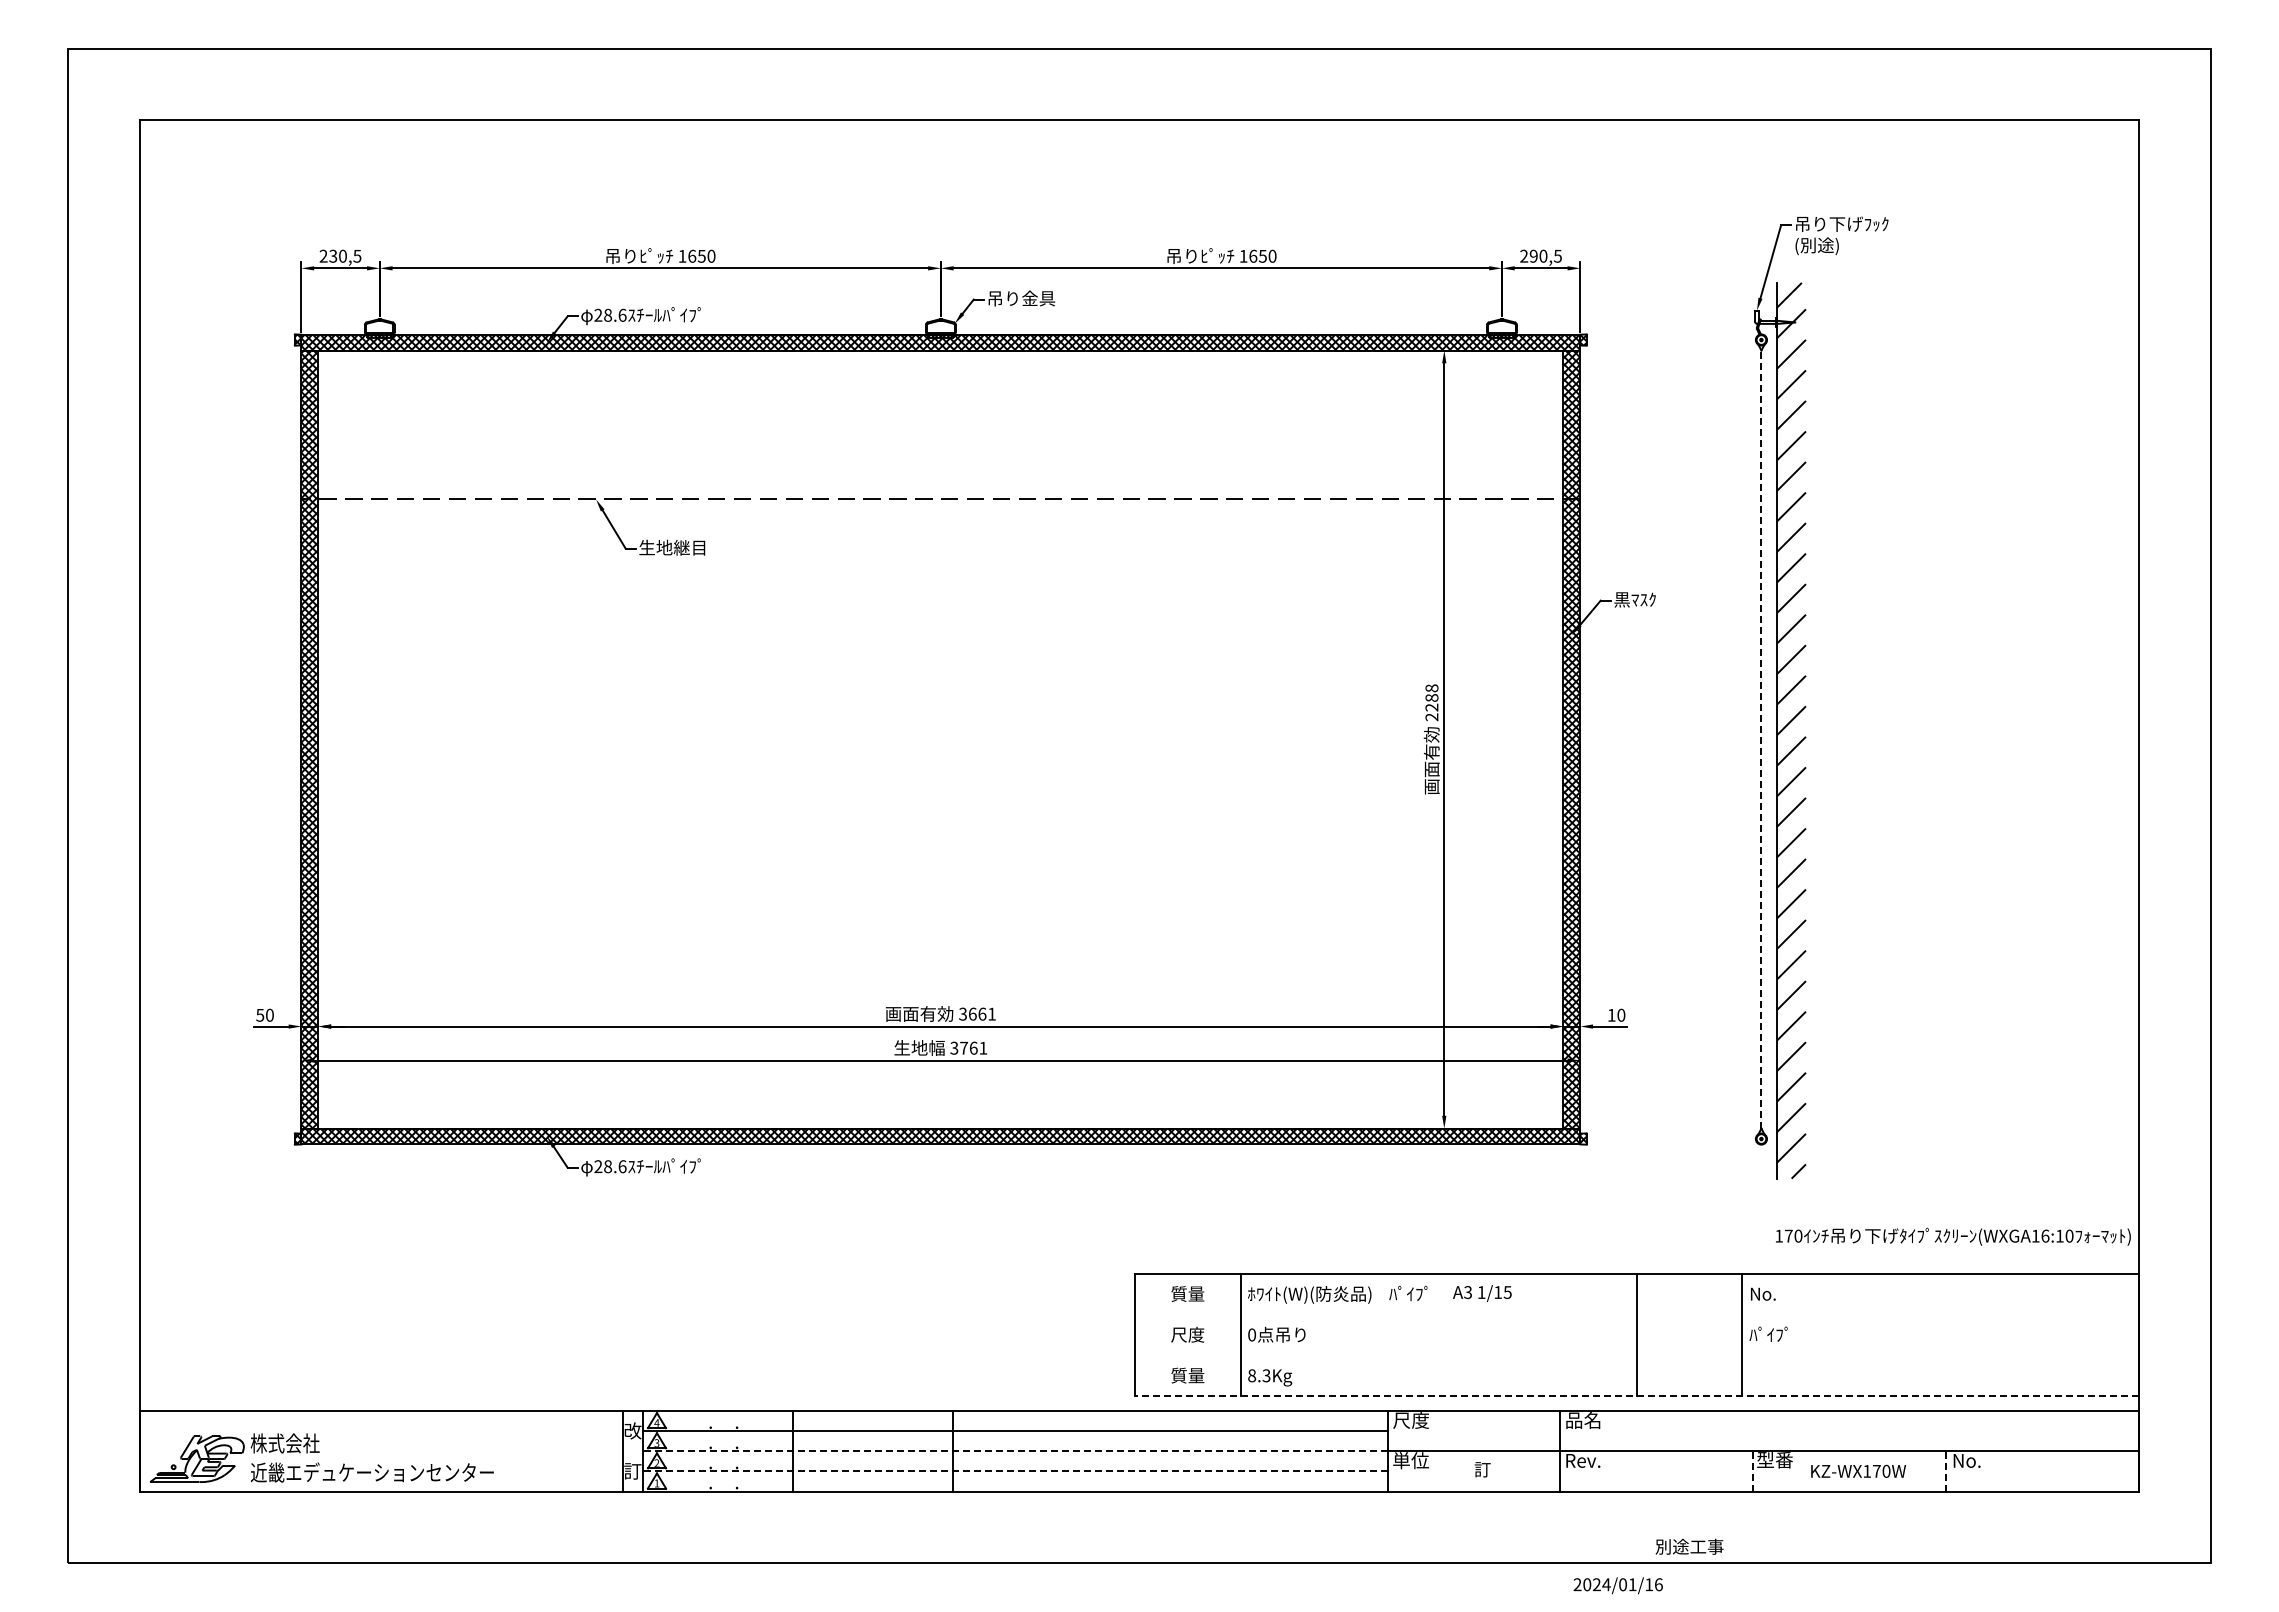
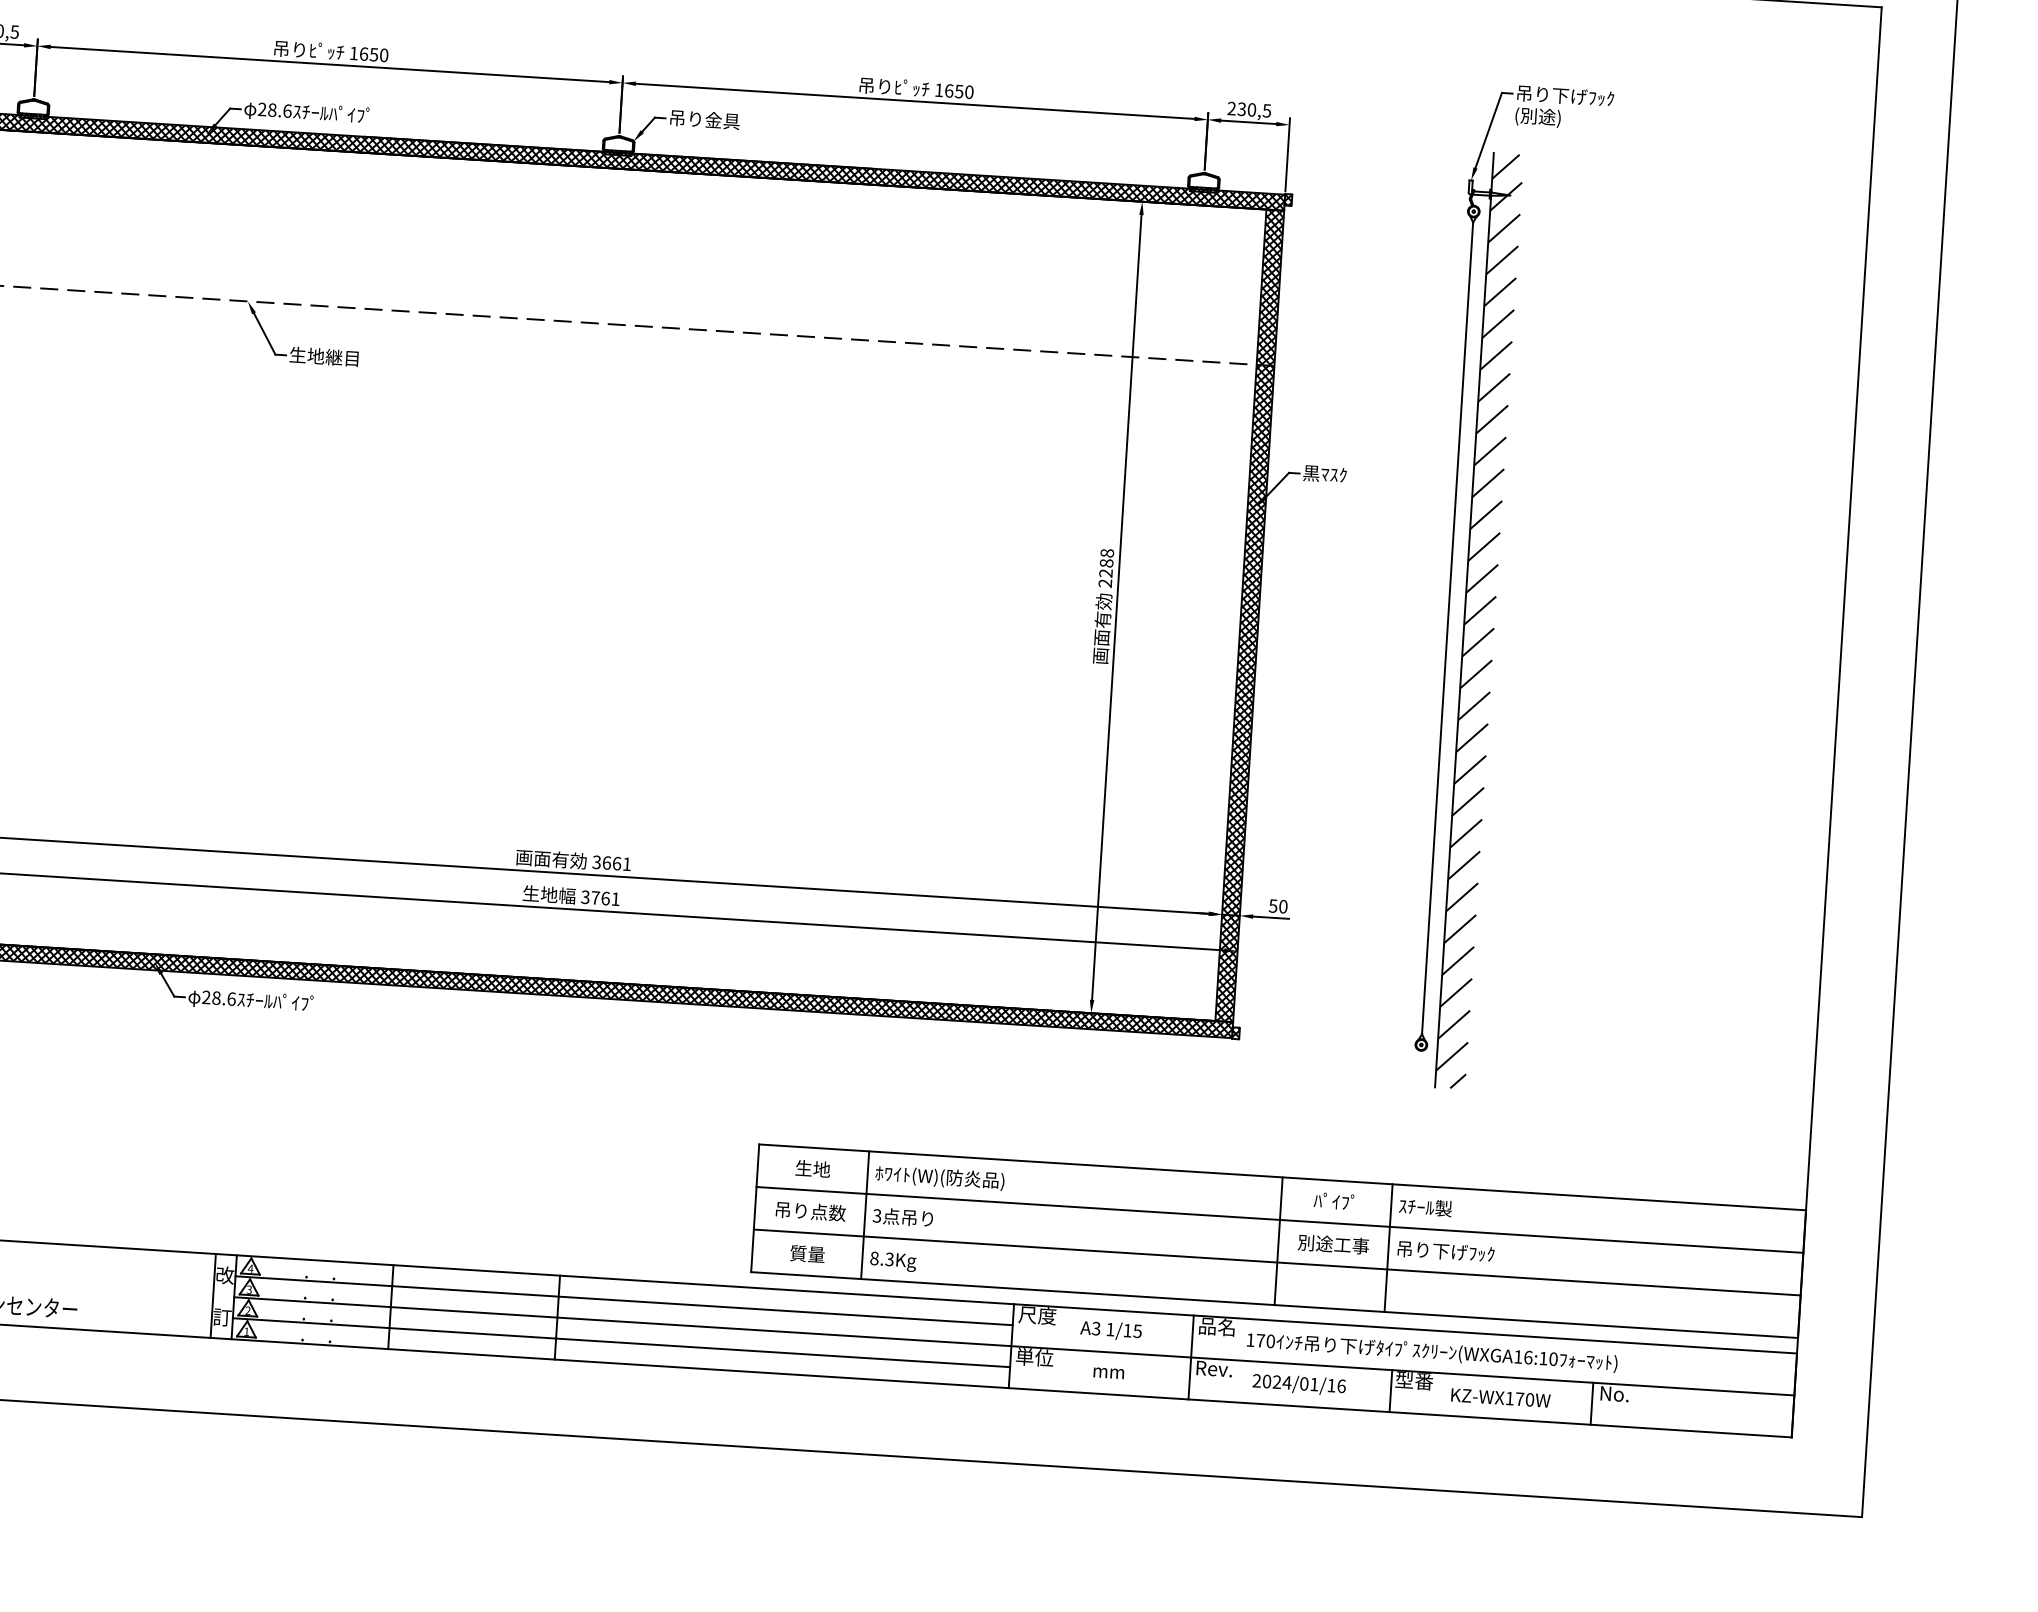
text: (1533, 256) -> (1241, 109), 290,5 -> 230,5
line: (1761, 739) -> (1447, 628), dashed -> solid
text: (1611, 1015) -> (1273, 906), 10 -> 50
text: (1953, 1236) -> (1432, 1351), moved
text: (1187, 1293) -> (812, 1168), 質量 -> 生地
text: (1408, 1293) -> (1334, 1201), moved
text: (1482, 1293) -> (1111, 1330), moved
text: (1775, 1293) -> (1425, 1207), No. -> ｽﾁｰﾙ製
line: (1636, 1314) -> (1279, 1219), added
text: (1188, 1334) -> (810, 1211), 尺度 -> 吊り点数
text: (1252, 1334) -> (877, 1215), 0 -> 3
text: (1796, 1334) -> (1445, 1251), ﾊﾟｲﾌﾟ -> 吊り下げﾌｯｸ
line: (1636, 1355) -> (1276, 1262), added
line: (1636, 1396) -> (1274, 1305), dashed -> solid
line: (1015, 1451) -> (622, 1321), dashed -> solid
text: (1482, 1469) -> (1108, 1371), 訂 -> mm
line: (1753, 1470) -> (1391, 1390), dashed -> solid
line: (1945, 1470) -> (1591, 1402), dashed -> solid
line: (1015, 1471) -> (621, 1342), dashed -> solid
text: (1689, 1546) -> (1333, 1244), moved
text: (1617, 1585) -> (1298, 1384), moved

